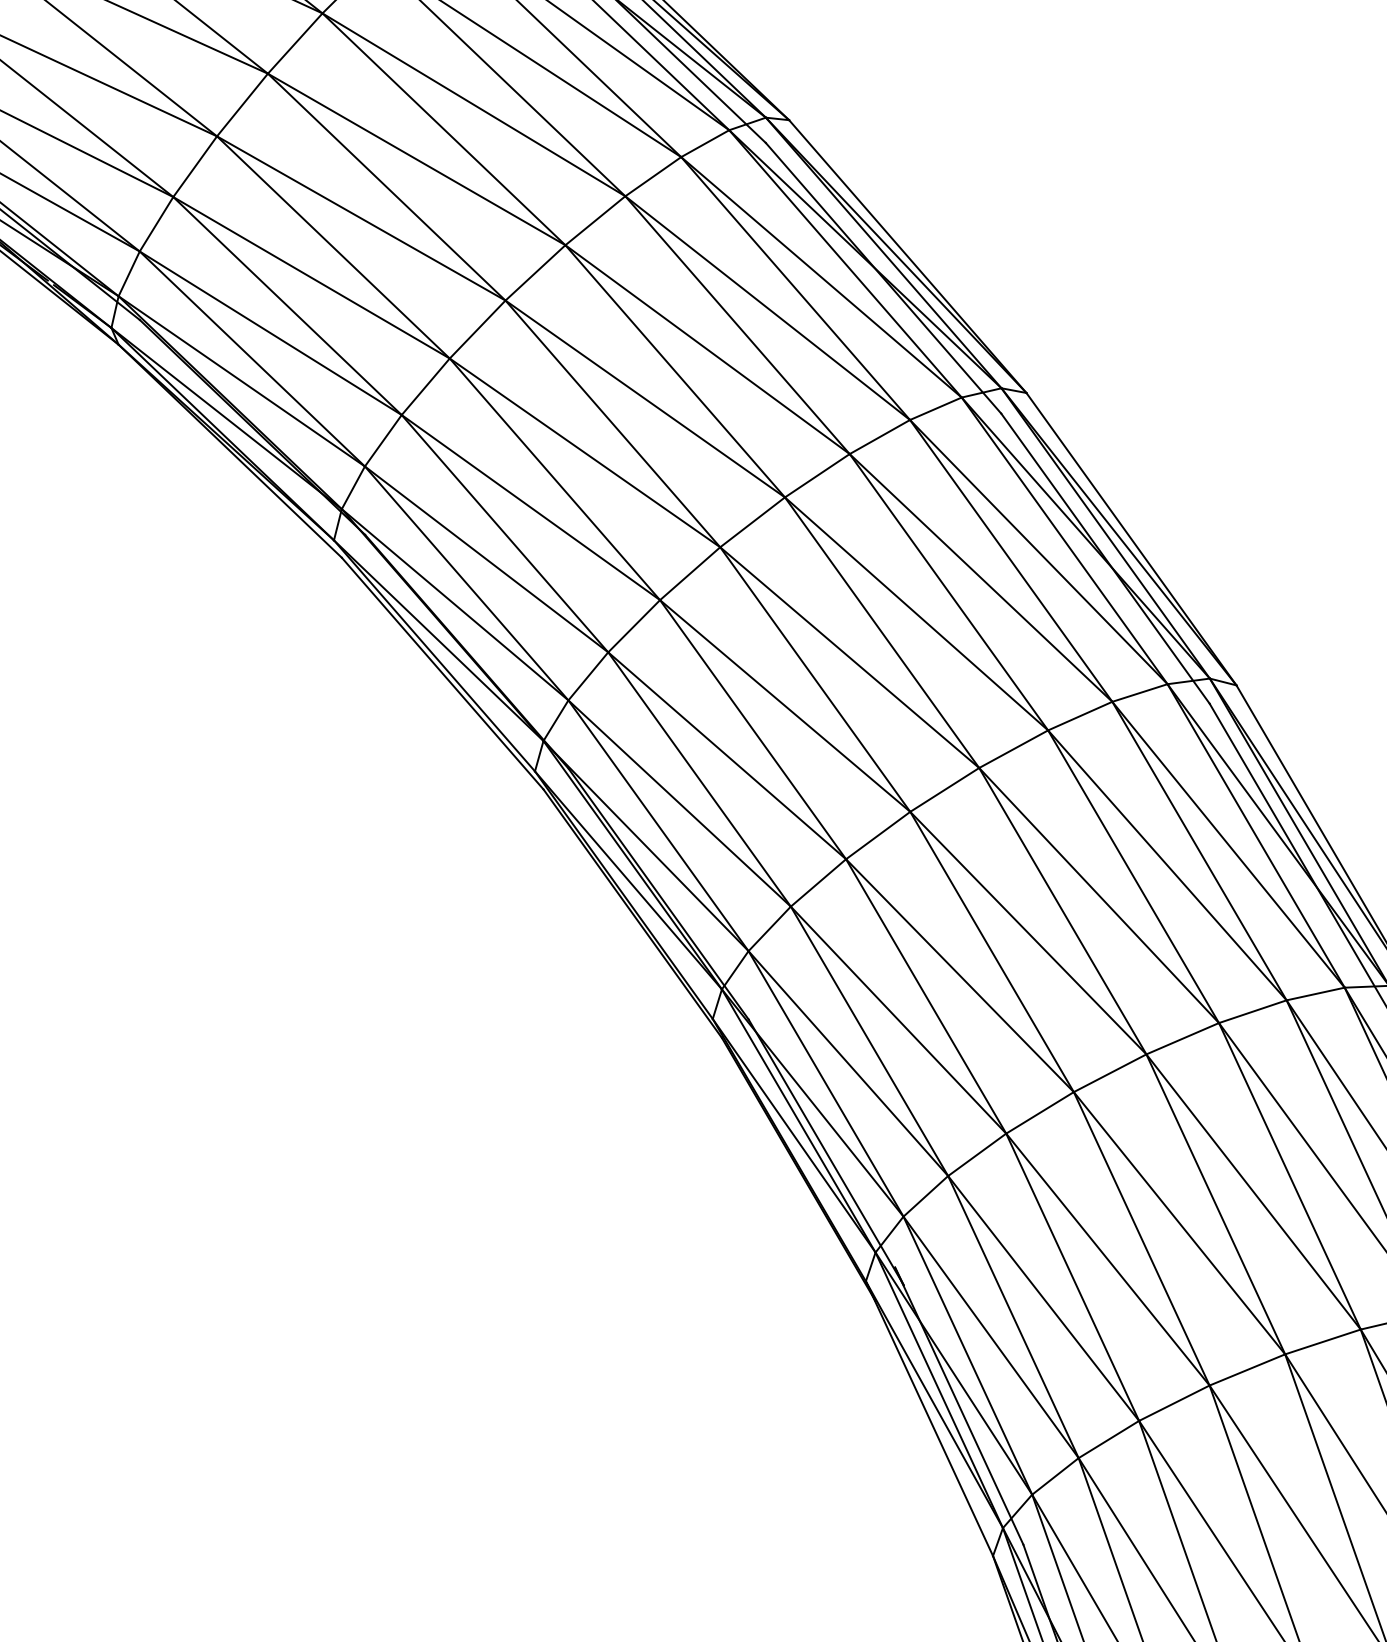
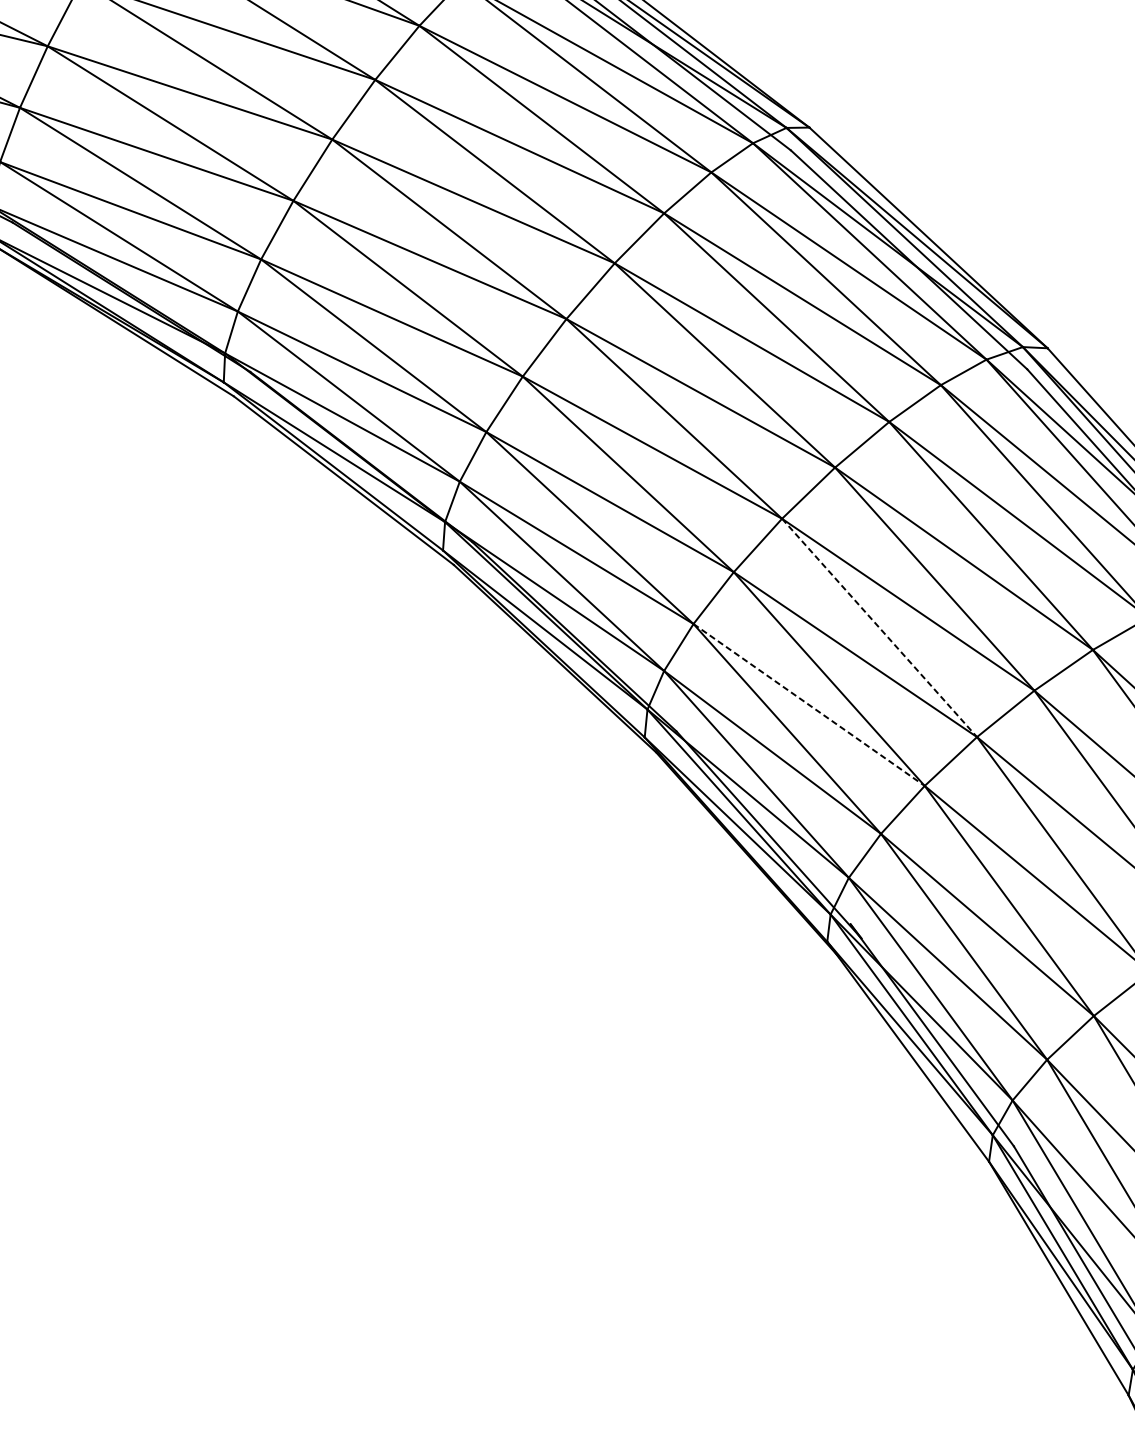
line: (992, 952) -> (880, 628), solid -> dashed
line: (898, 1020) -> (809, 705), solid -> dashed

